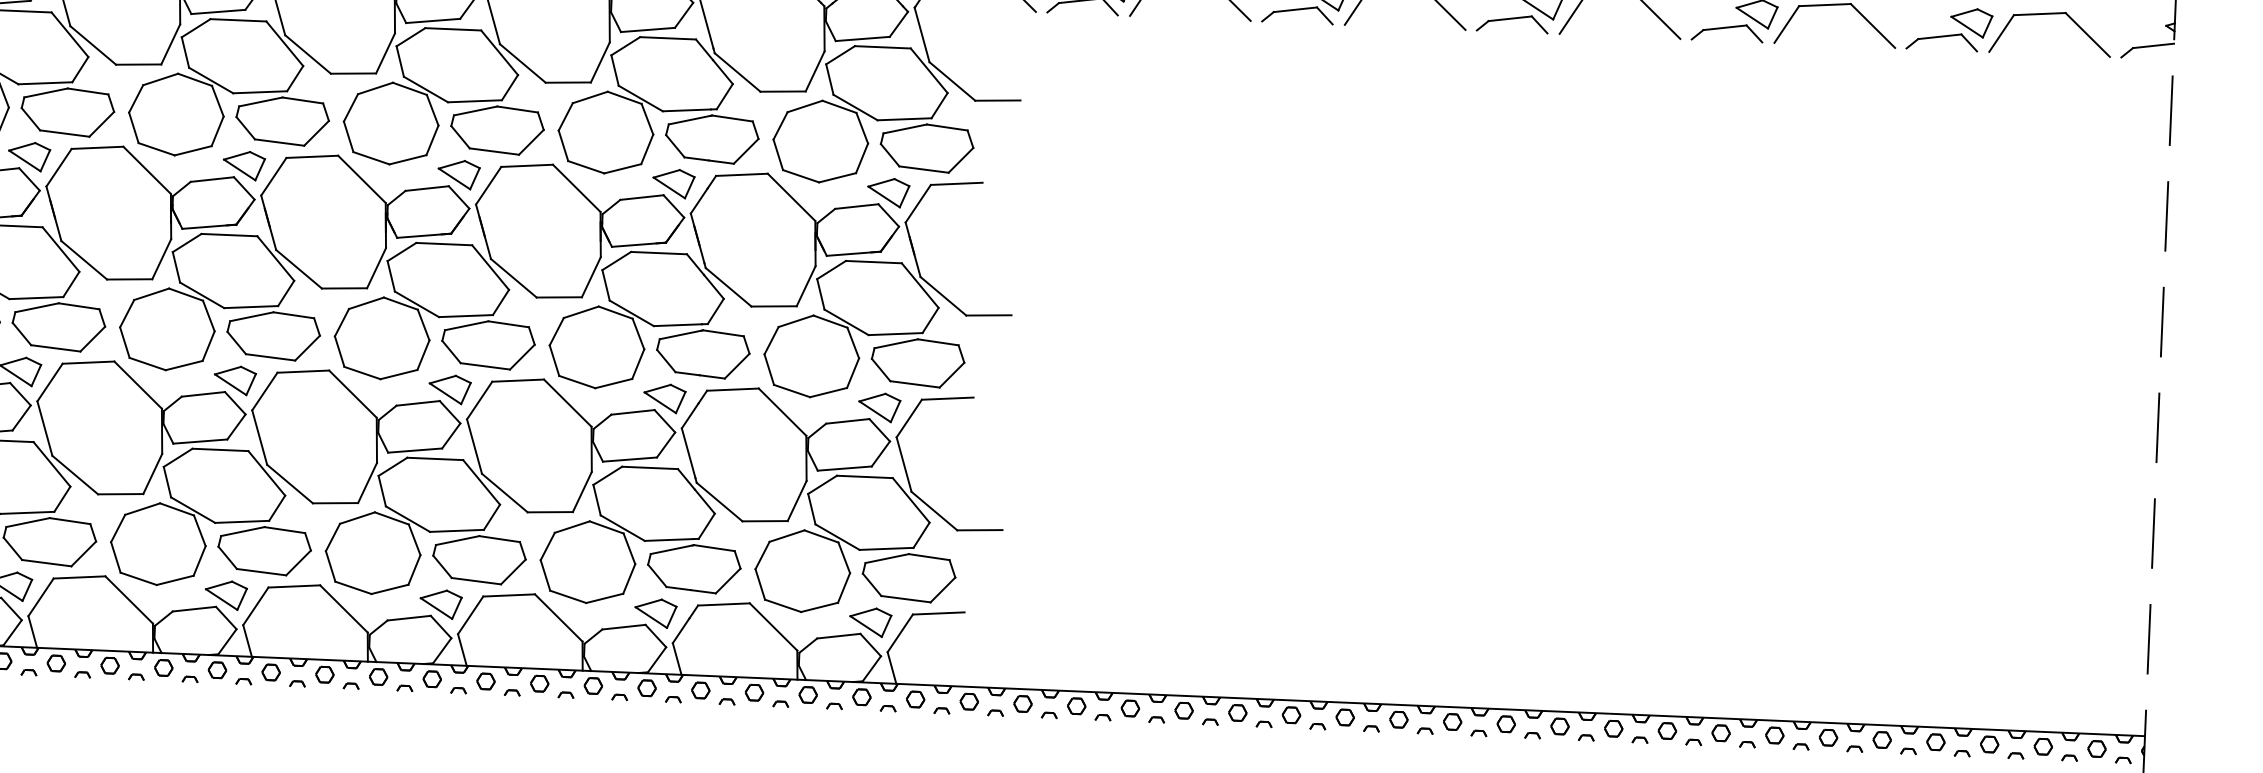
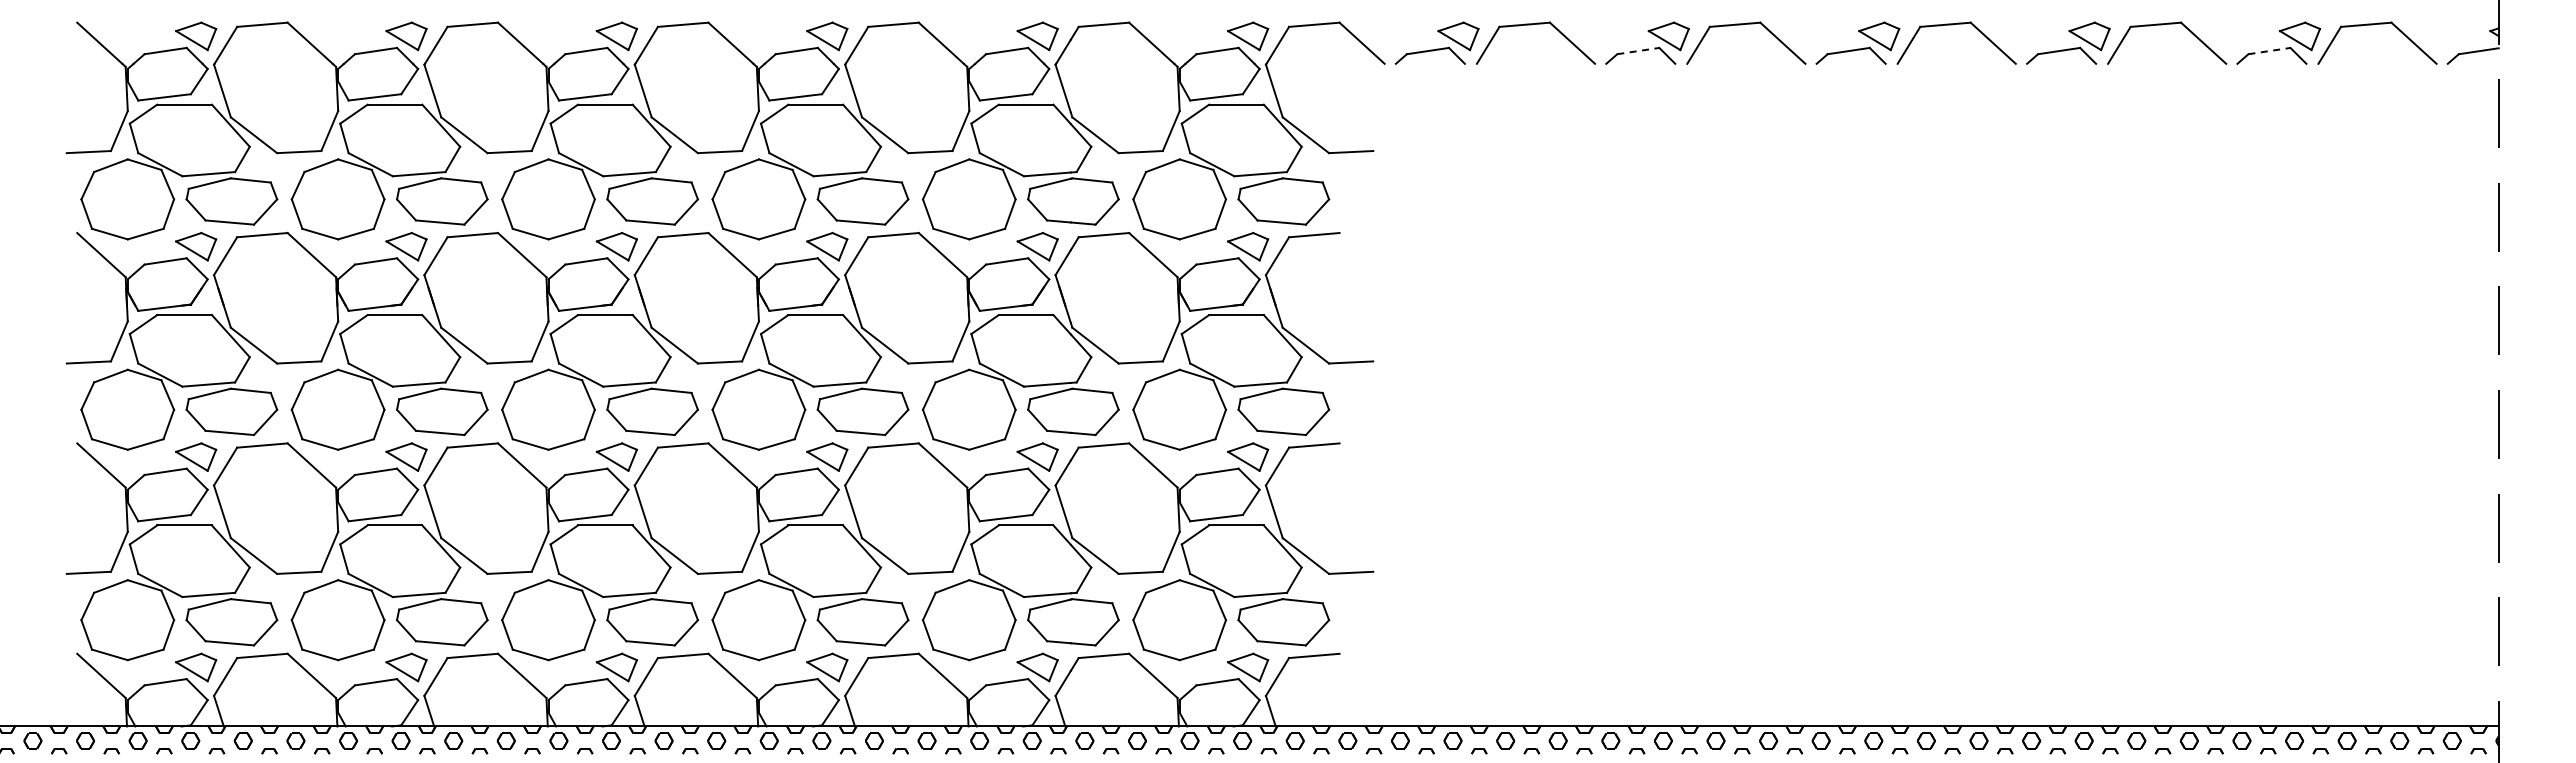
line: (1295, 10) -> (1638, 51), solid -> dashed
line: (1939, 37) -> (2269, 51), solid -> dashed

